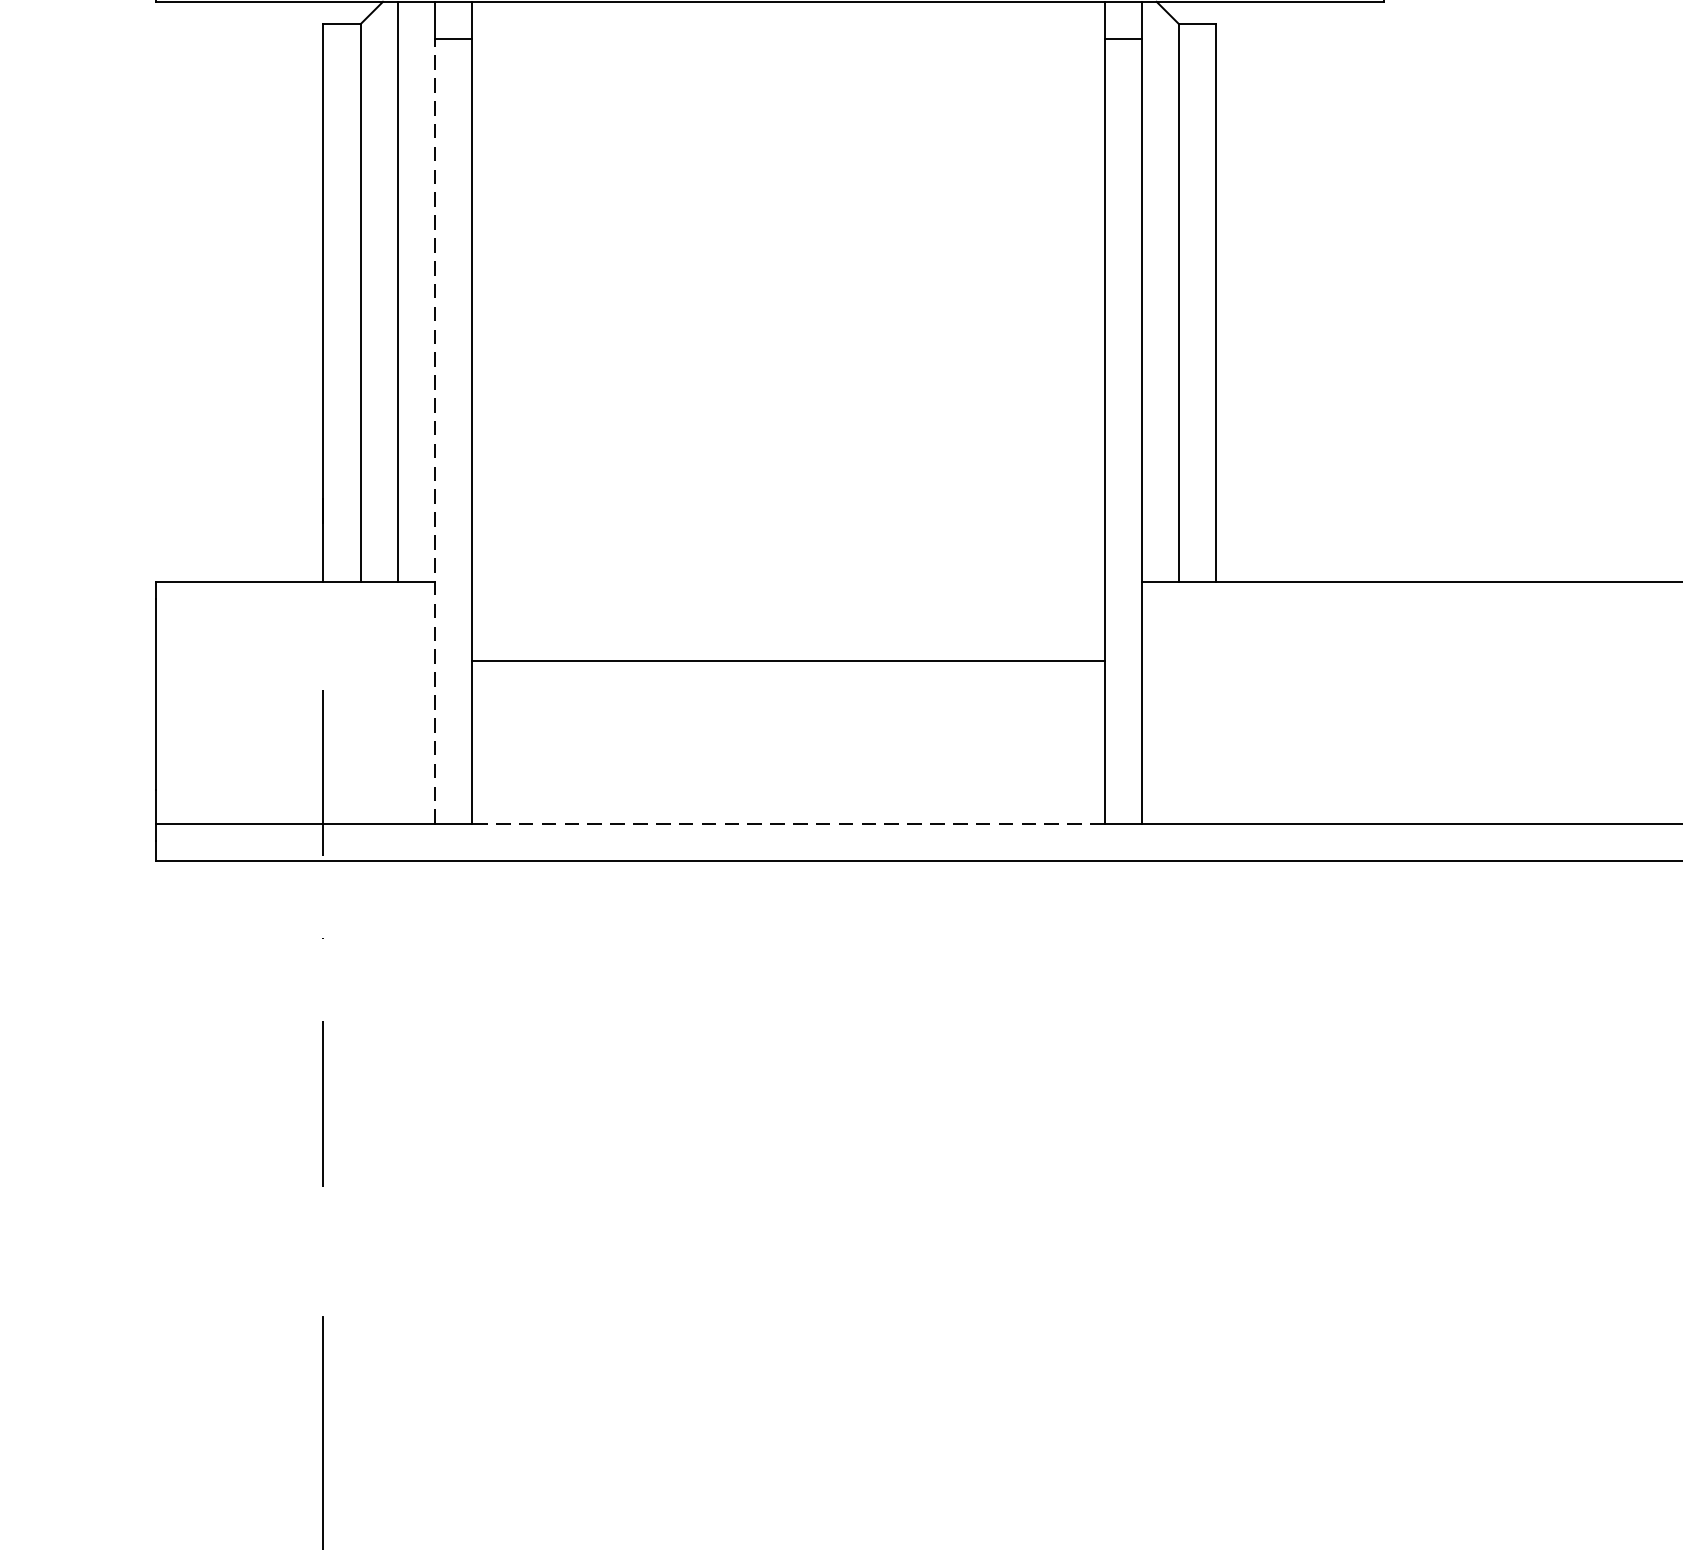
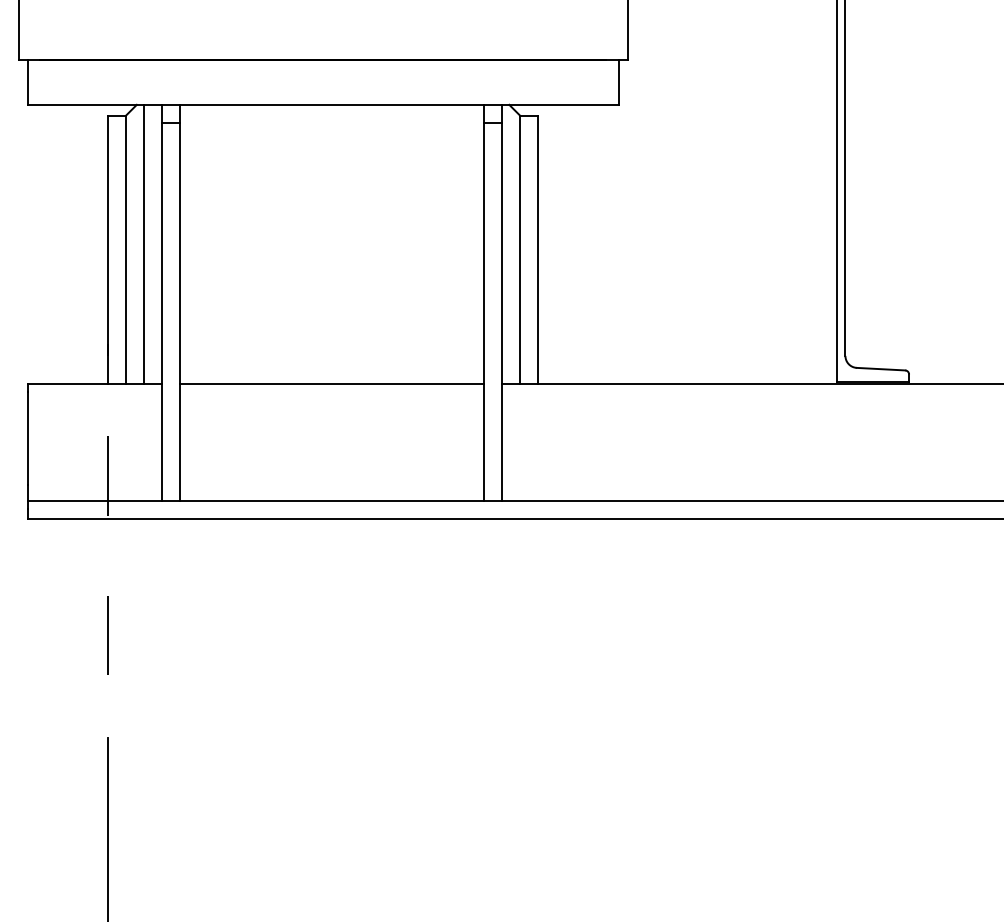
line: (434, 431) -> (161, 311), dashed -> solid
line: (787, 661) -> (331, 384), moved
line: (787, 823) -> (331, 500), dashed -> solid

